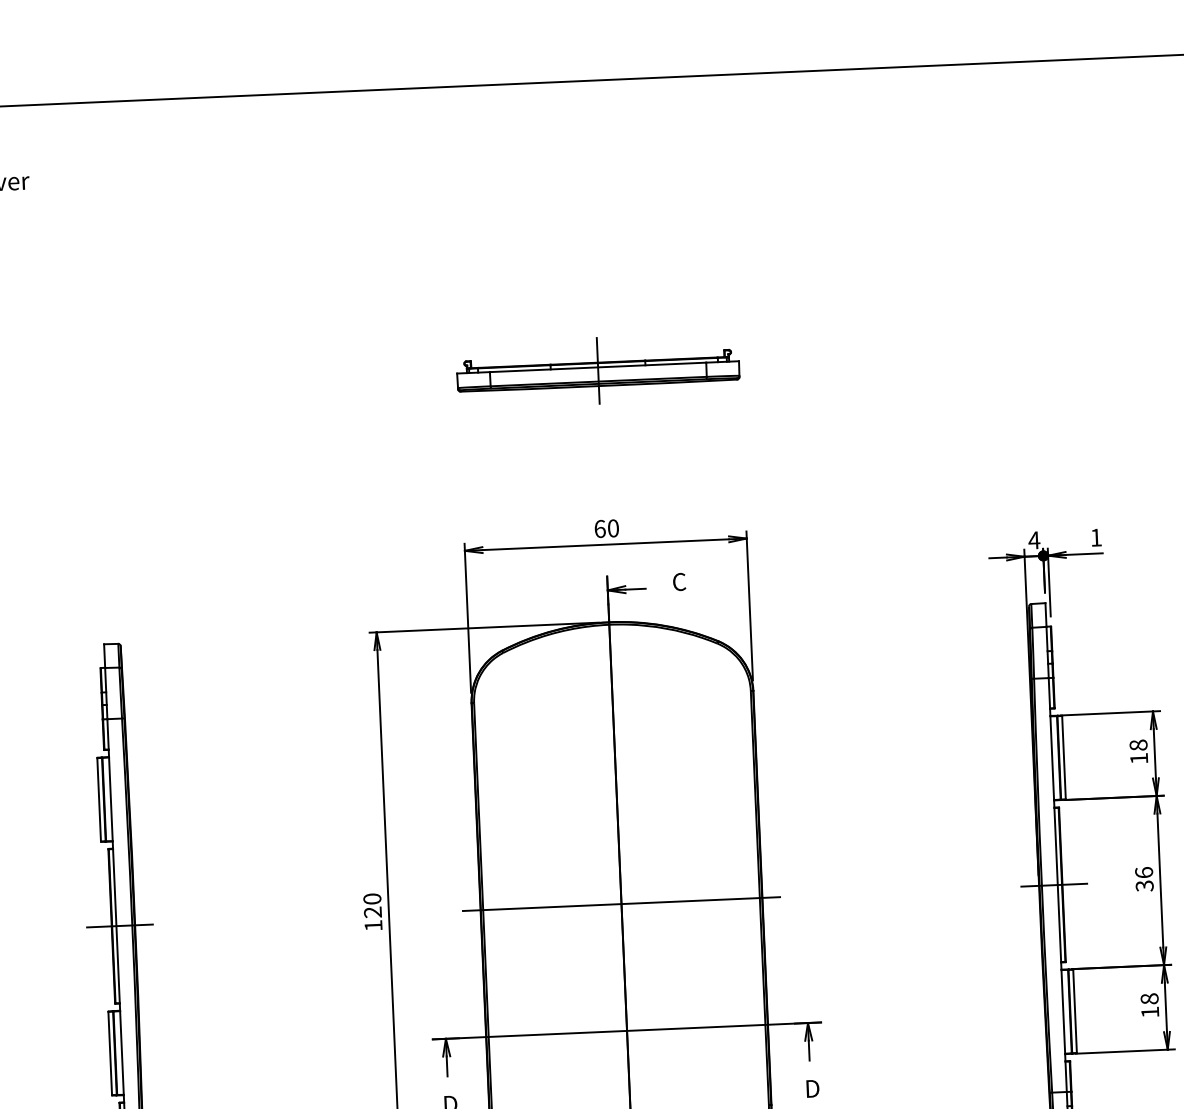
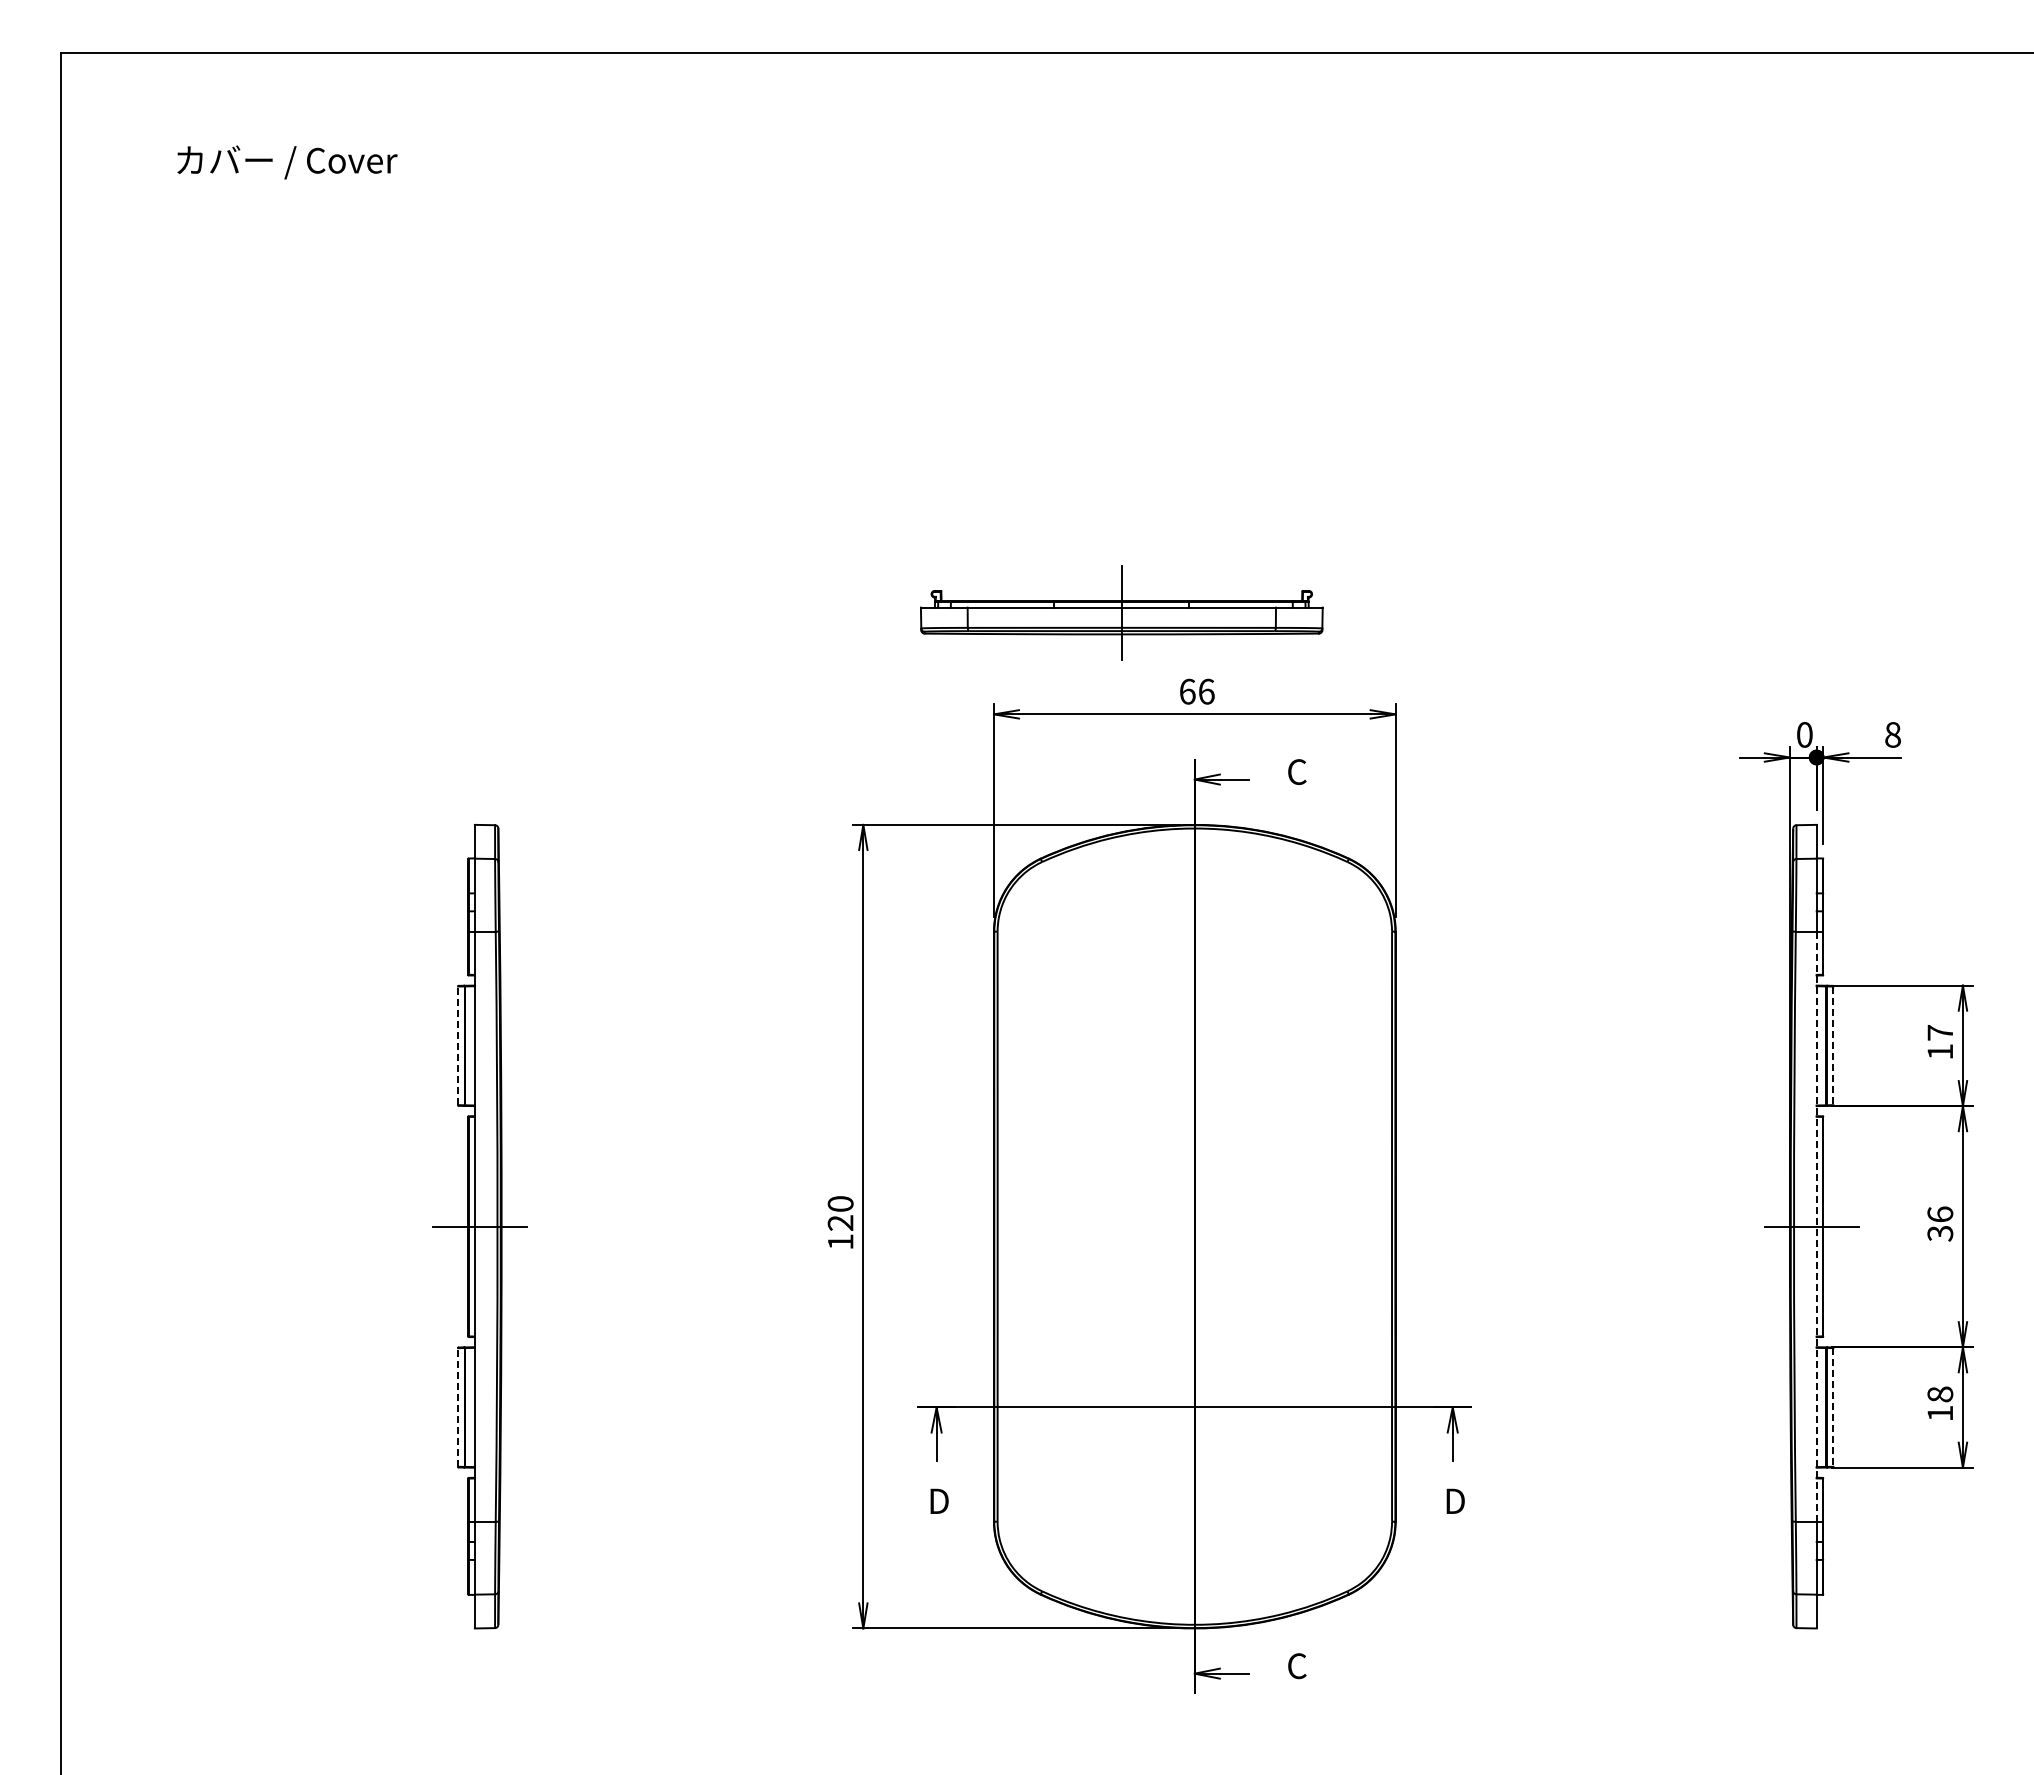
part: (598, 370) -> (1121, 612), moved
text: (613, 528) -> (1206, 691), 60 -> 66
text: (1095, 537) -> (1892, 734), 1 -> 8
text: (1034, 540) -> (1804, 734), 4 -> 0
text: (1138, 745) -> (1940, 1032), 18 -> 17
line: (1064, 758) -> (1833, 1046), solid -> dashed
line: (99, 799) -> (458, 1045), solid -> dashed
line: (1057, 884) -> (1816, 1226), solid -> dashed
line: (621, 903) -> (1194, 1226), removed
line: (1075, 1011) -> (1833, 1407), solid -> dashed
line: (110, 1052) -> (458, 1406), solid -> dashed

